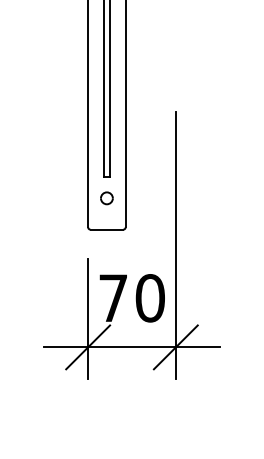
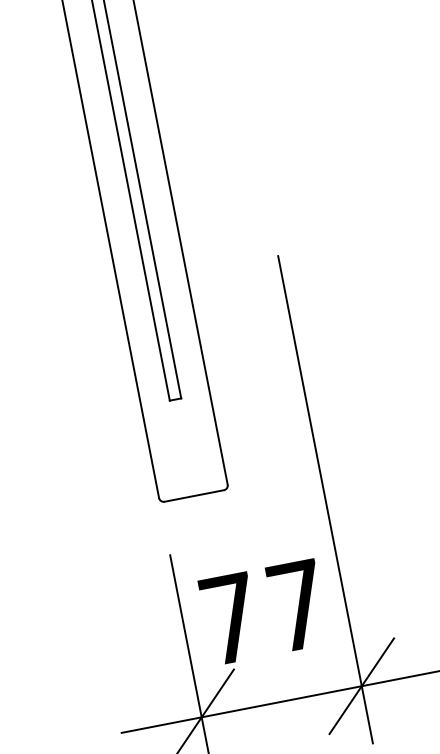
part: (106, 198) -> (182, 439), removed
text: (149, 298) -> (296, 606), 70 -> 77

